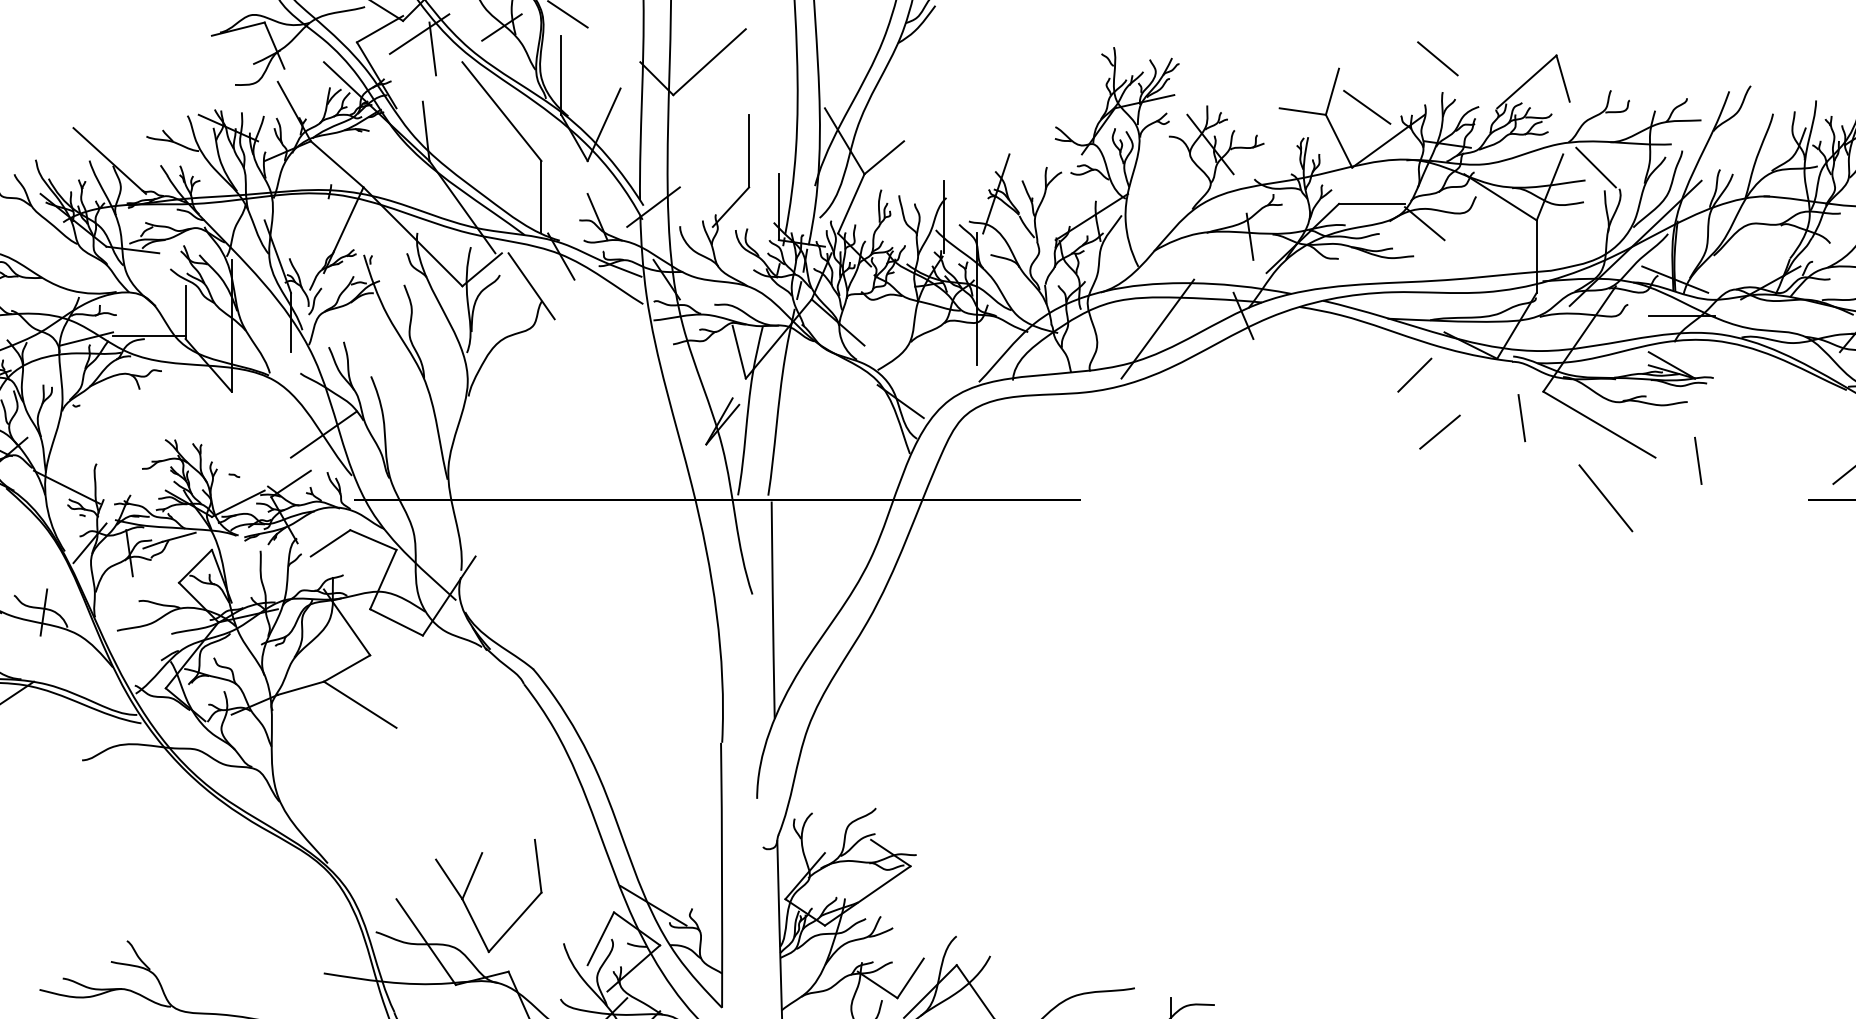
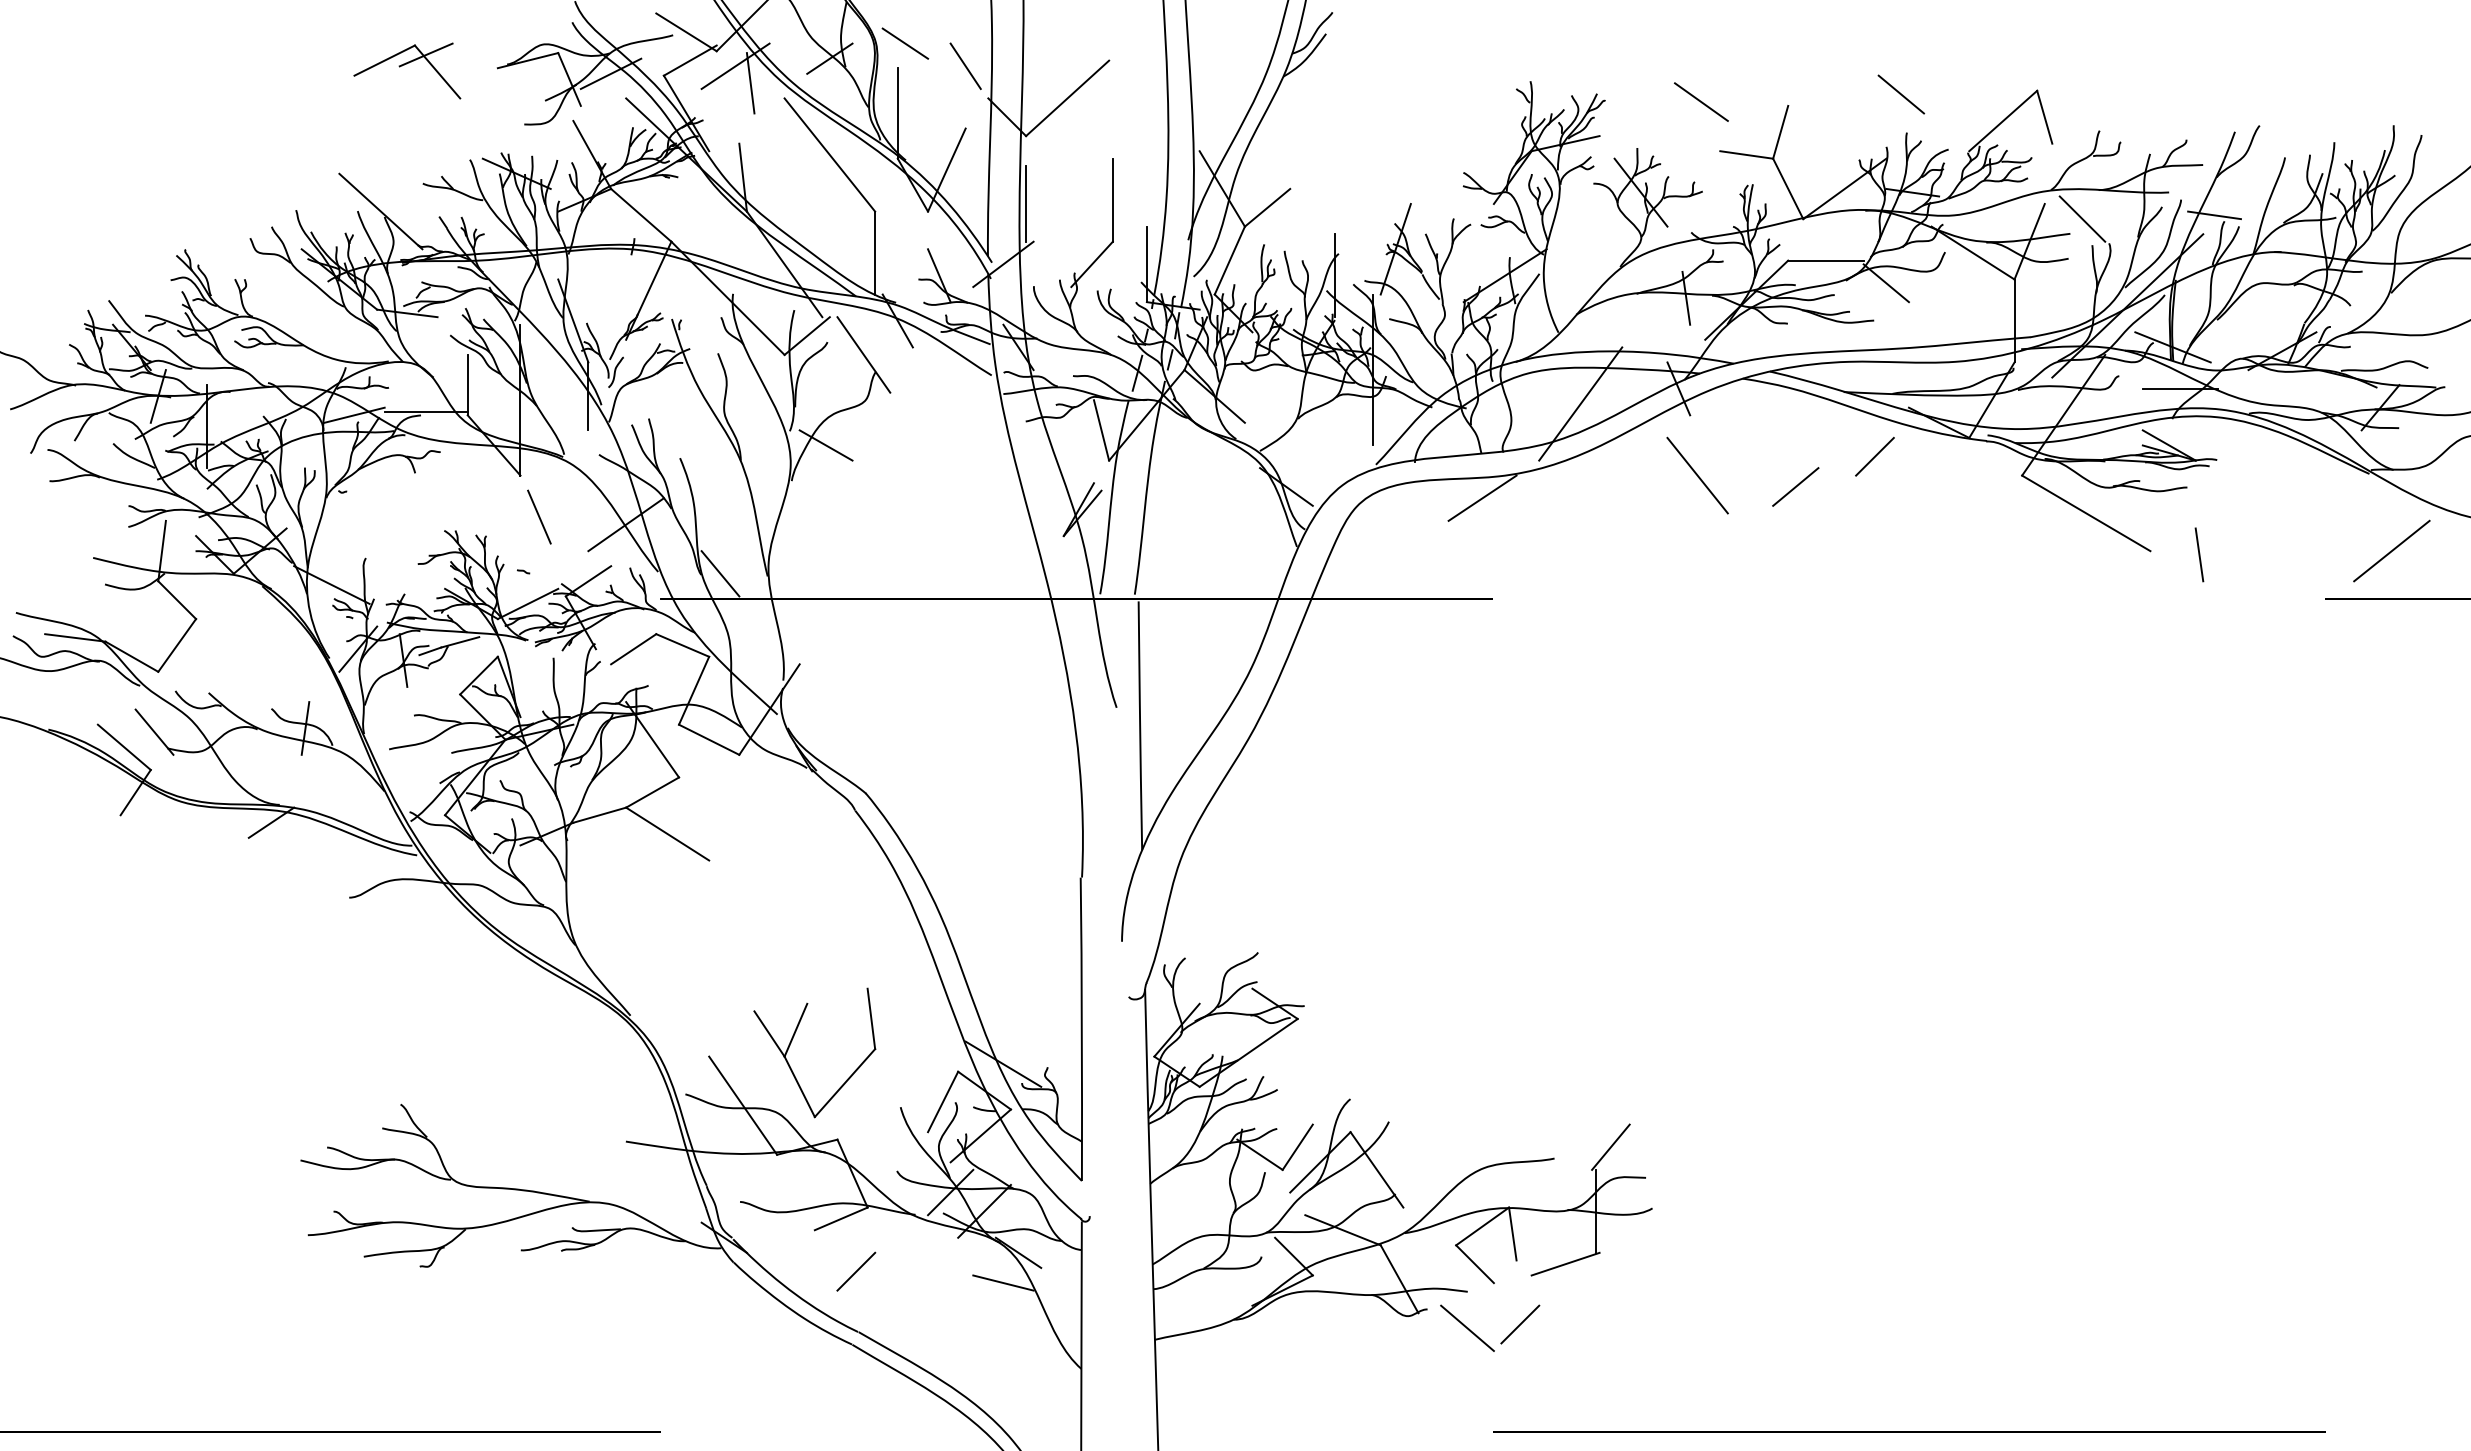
line: (620, 33) -> (965, 65), added
part: (133, 37) -> (407, 70), added
line: (310, 40) -> (610, 73), added
line: (1367, 106) -> (1701, 101), moved
line: (673, 153) -> (1026, 203), added
line: (1711, 164) -> (2214, 215), added
line: (770, 301) -> (1137, 372), added
line: (498, 365) -> (825, 445), added
line: (1072, 410) -> (1482, 497), added
line: (1521, 417) -> (1997, 505), removed
line: (248, 427) -> (539, 516), added
line: (1439, 431) -> (1795, 486), moved
line: (406, 477) -> (720, 573), added
line: (1605, 498) -> (1697, 475), moved
line: (1183, 977) -> (1610, 1146), added

